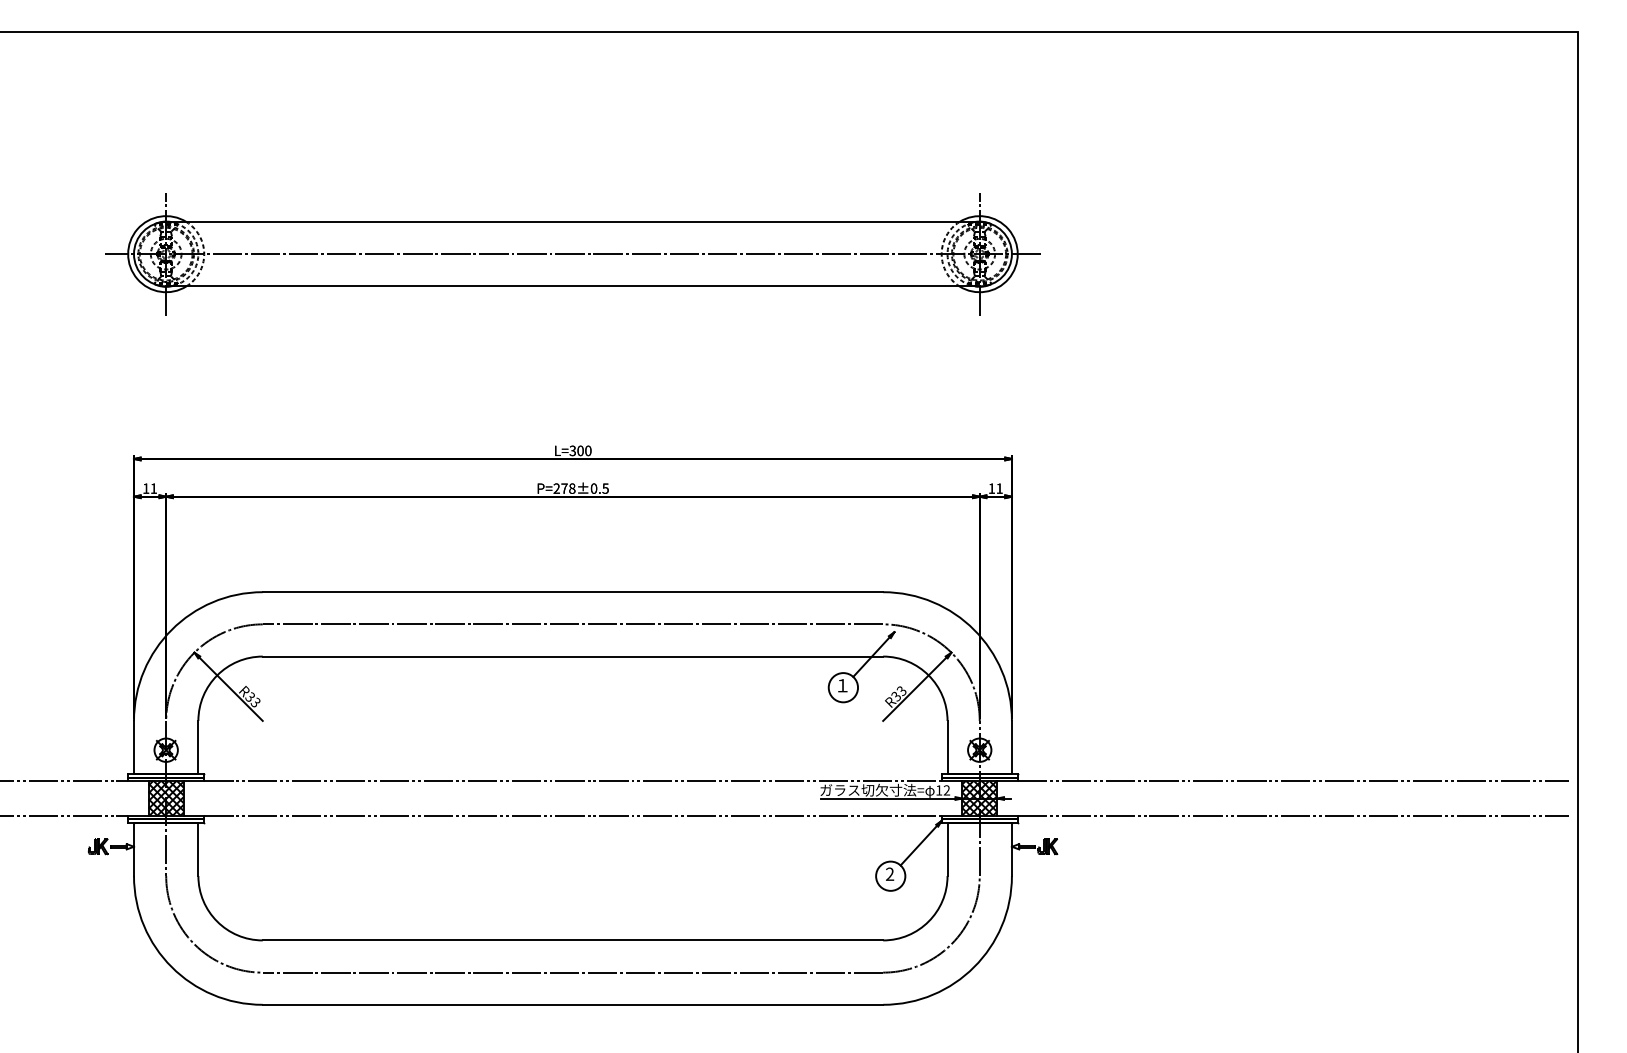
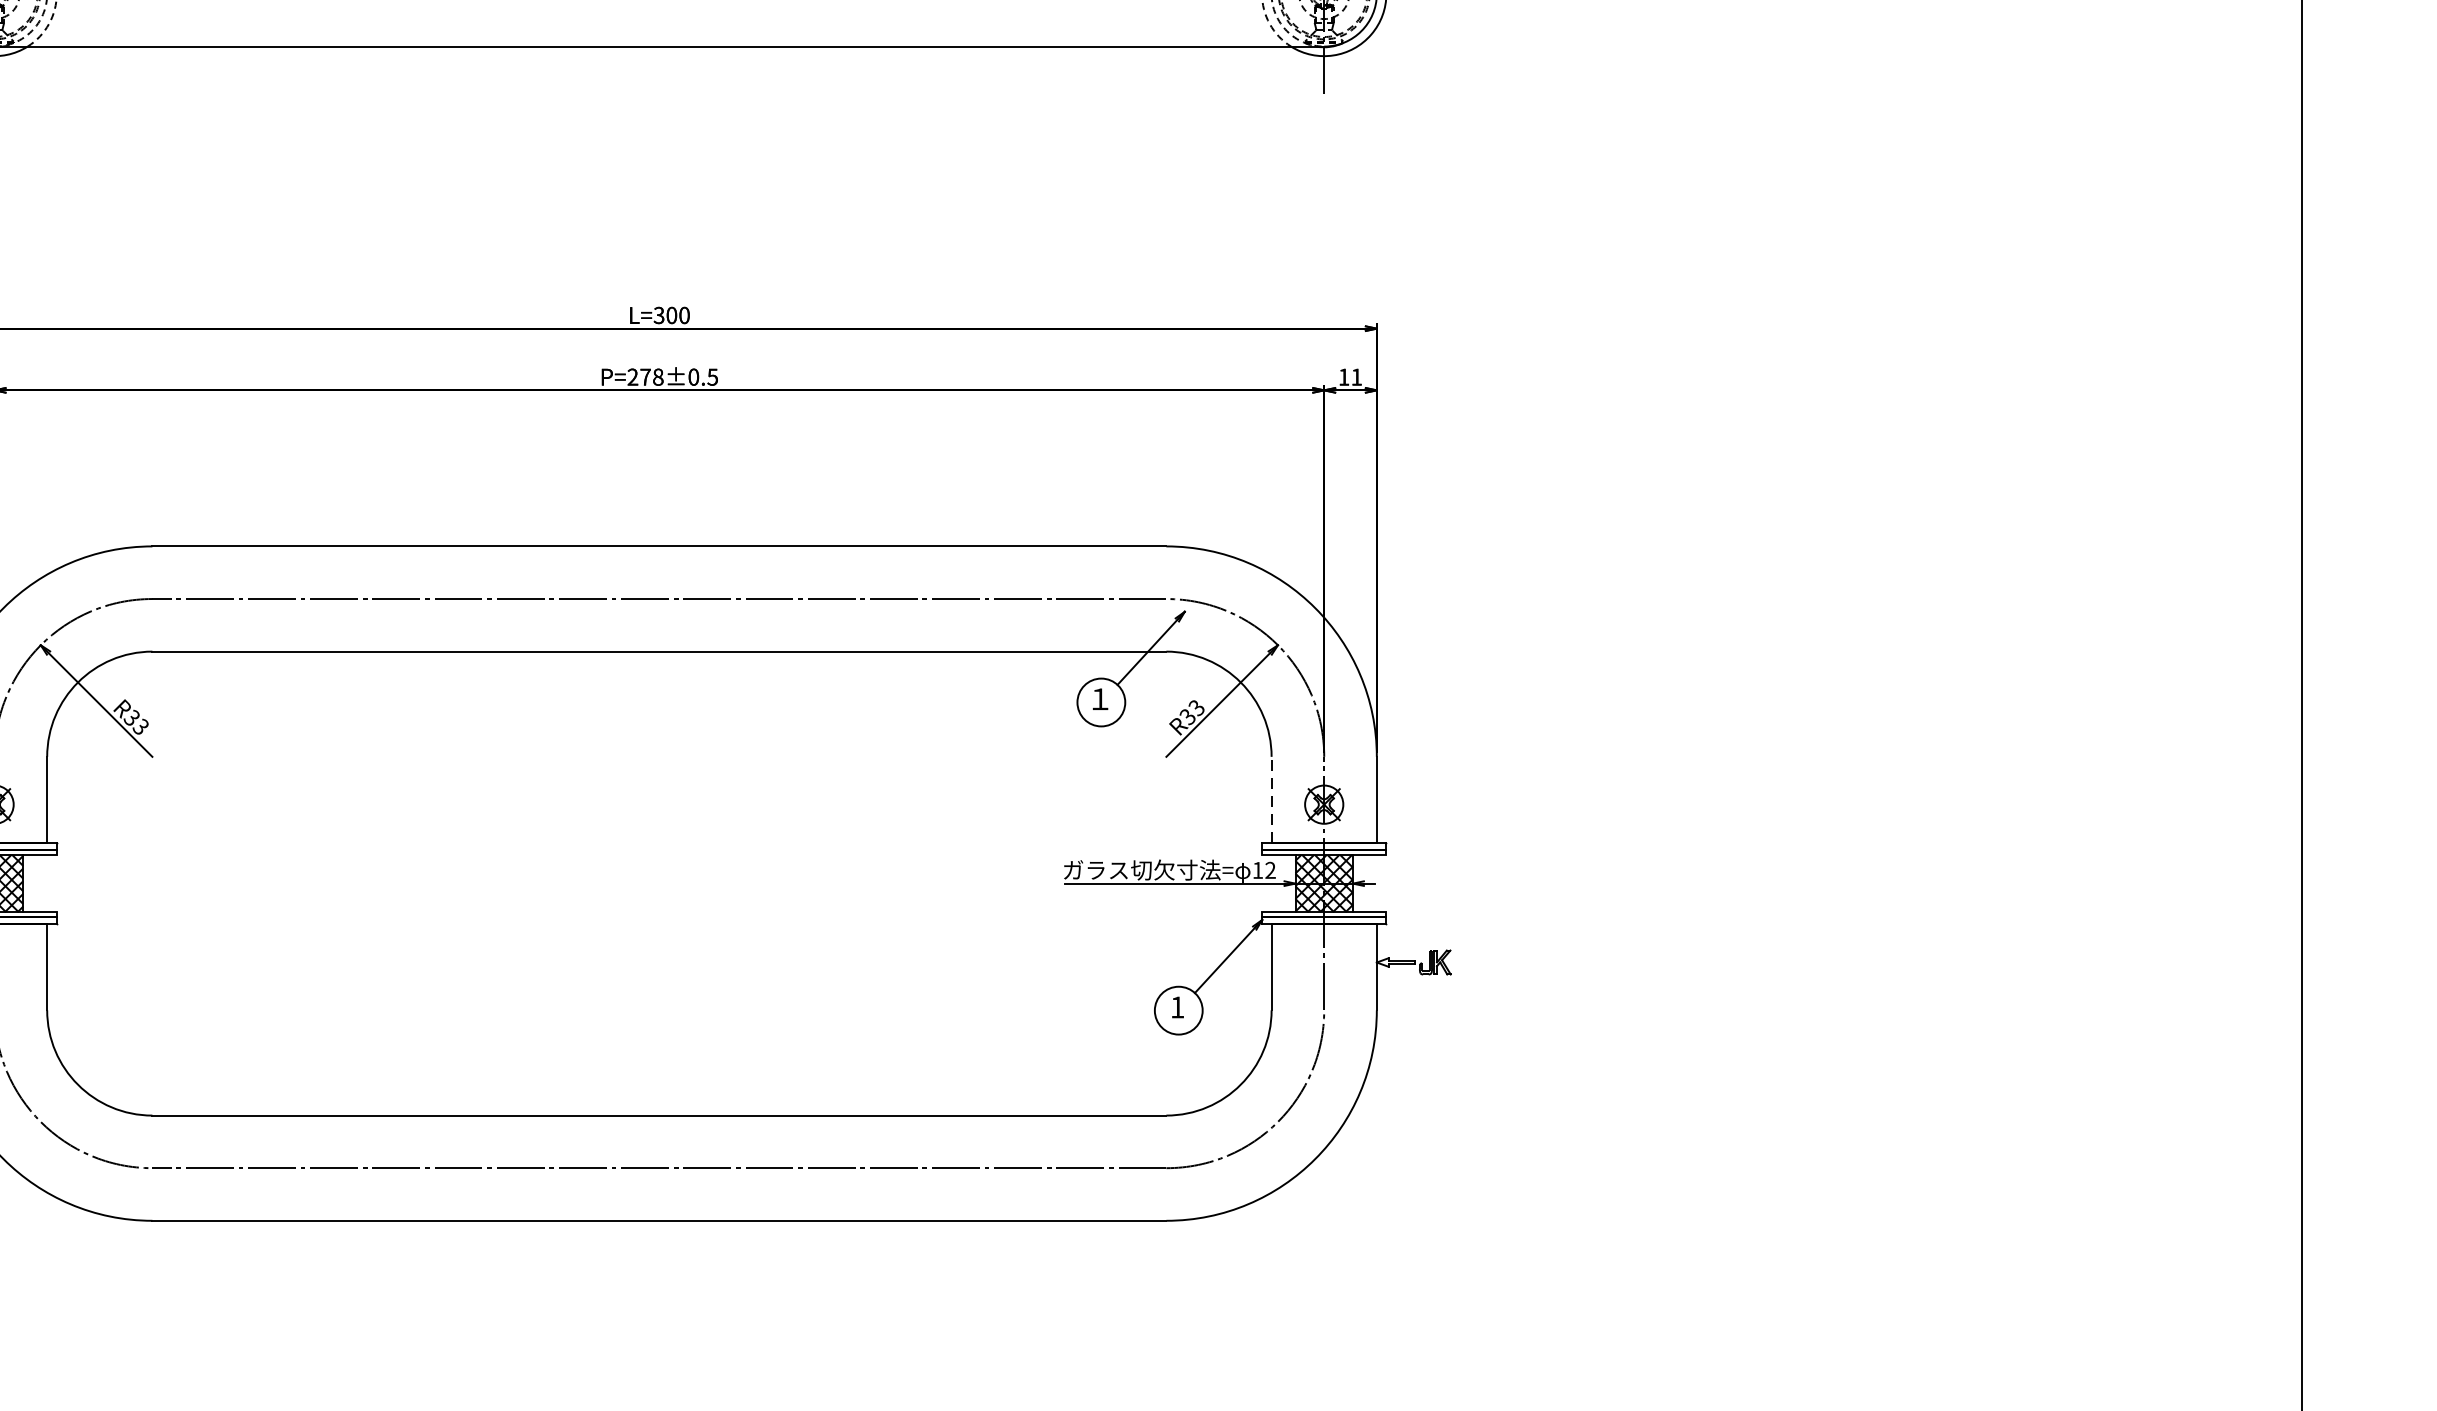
line: (947, 746) -> (1271, 798), solid -> dashed
line: (572, 780) -> (658, 854), removed
line: (1293, 780) -> (1837, 854), removed
line: (572, 816) -> (658, 913), removed
line: (1293, 816) -> (1837, 913), removed
text: (890, 873) -> (1178, 1006), 2 -> 1

